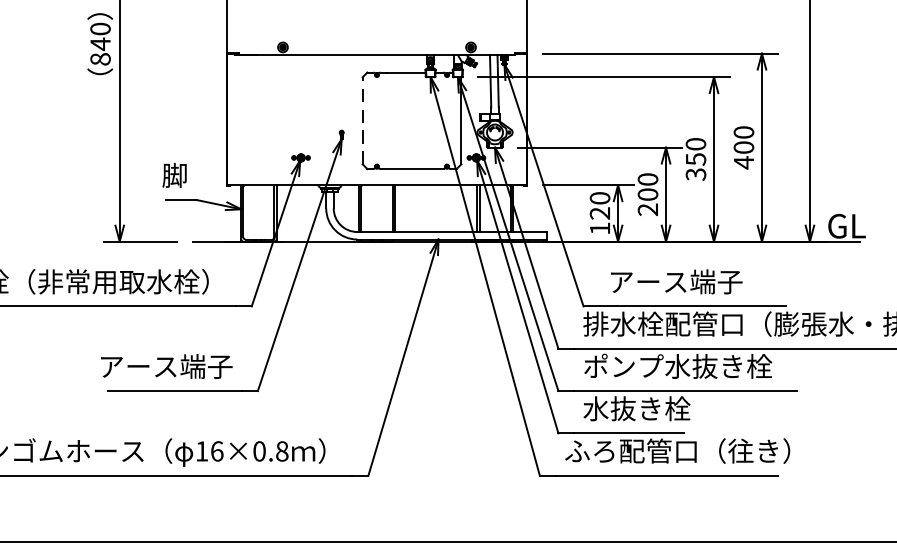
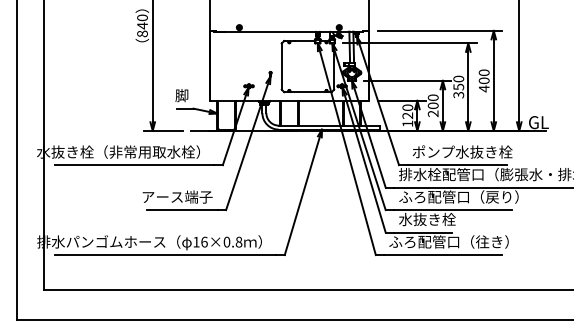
line: (362, 120) -> (281, 66), dashed -> solid
text: (703, 280) -> (462, 151), アース端子 -> ポンプ水抜き栓
text: (695, 365) -> (458, 196), ポンプ水抜き栓 -> ふろ配管口（戻り）

